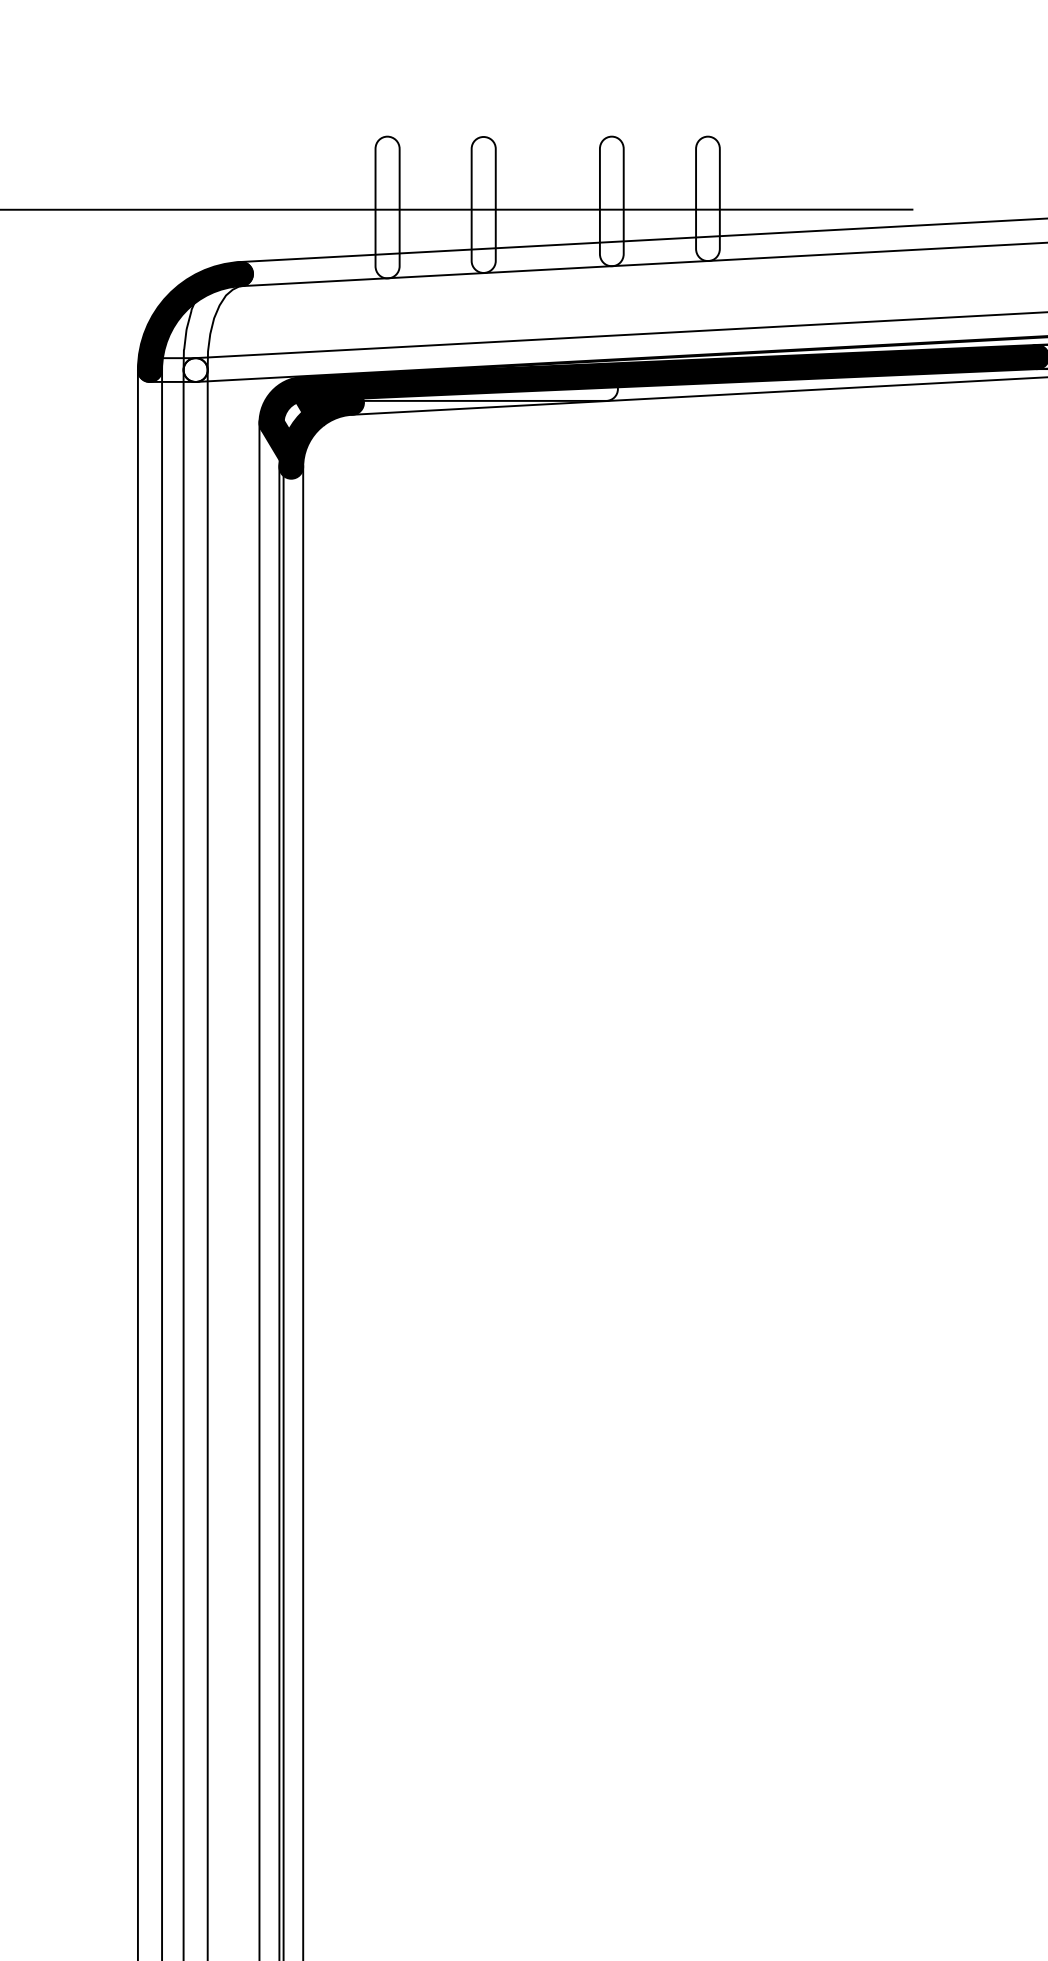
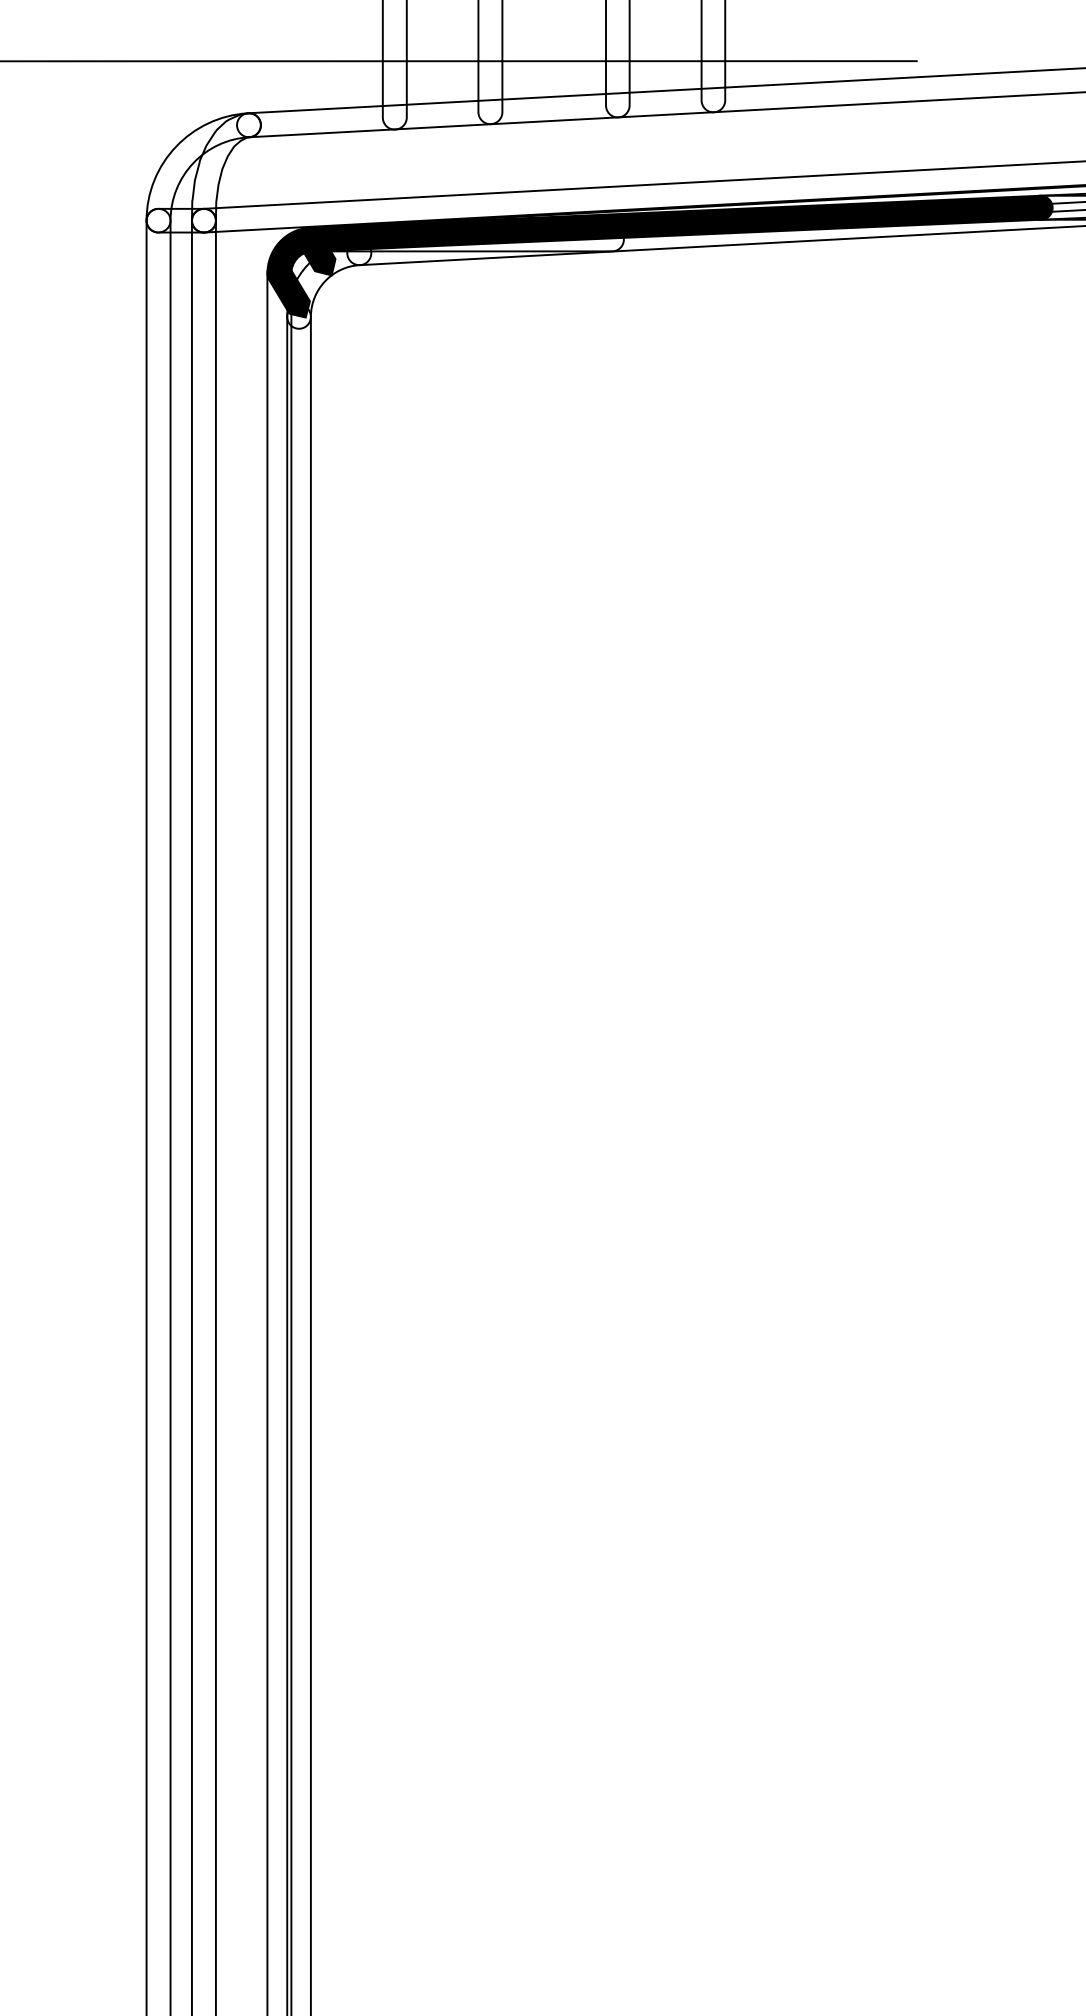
fill: (195, 321) -> (203, 172), removed
fill: (321, 434) -> (329, 284), removed

